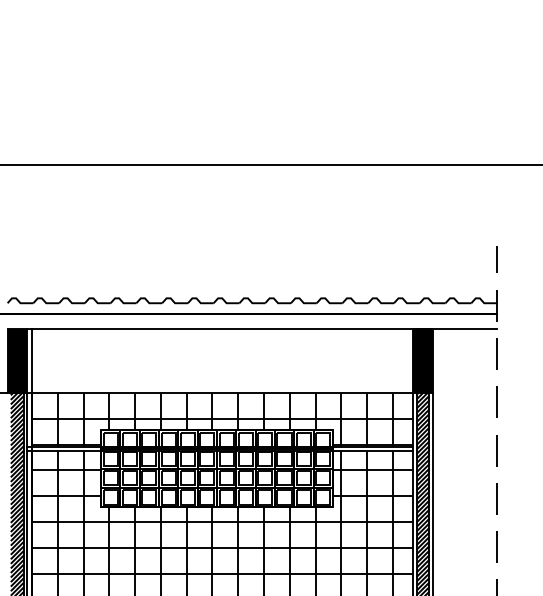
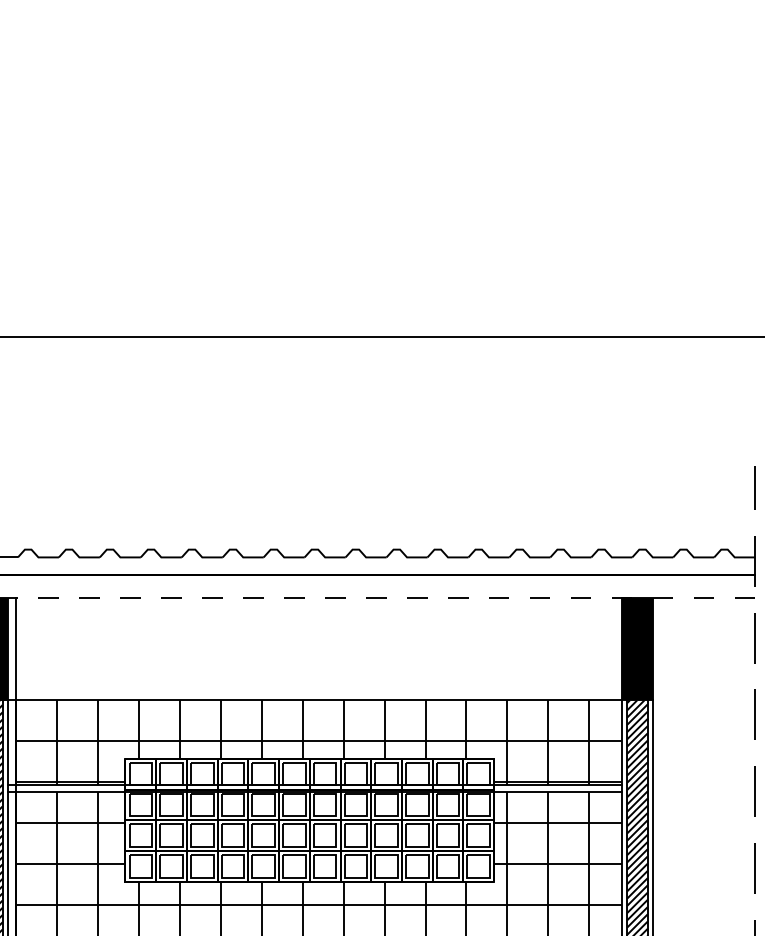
line: (261, 328) -> (380, 597), solid -> dashed

